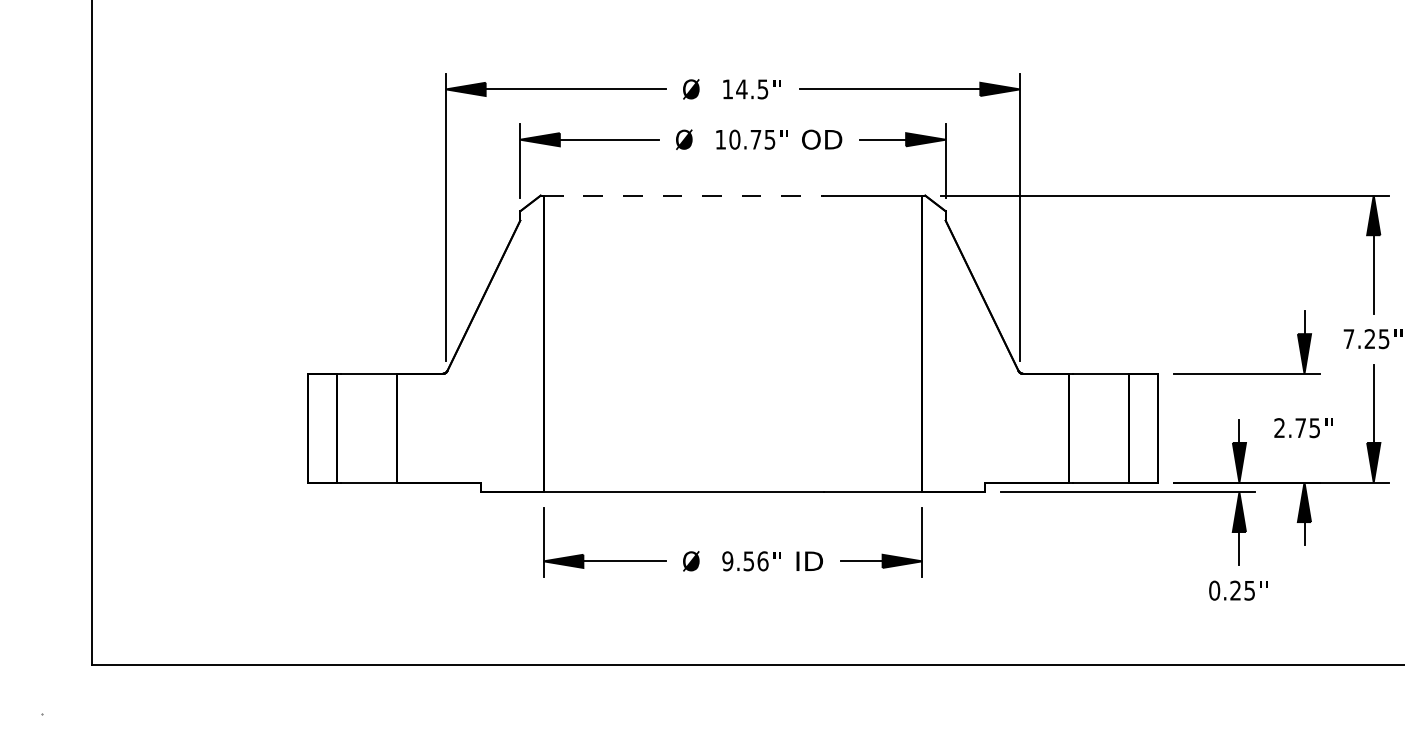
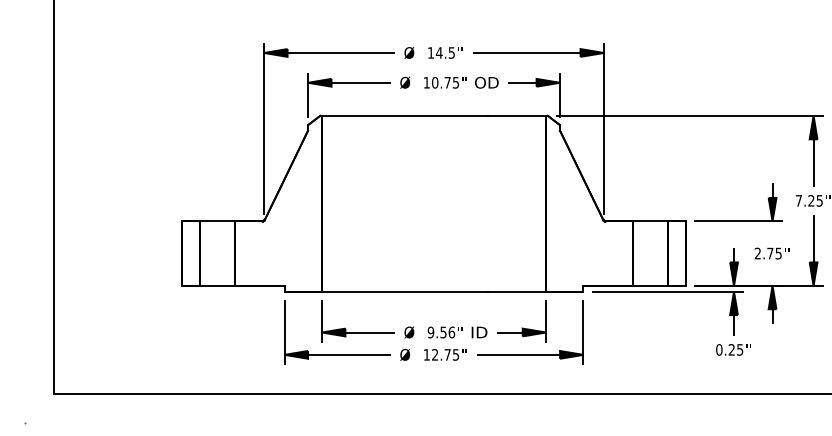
line: (683, 194) -> (404, 115), dashed -> solid
part: (732, 590) -> (433, 349), added

